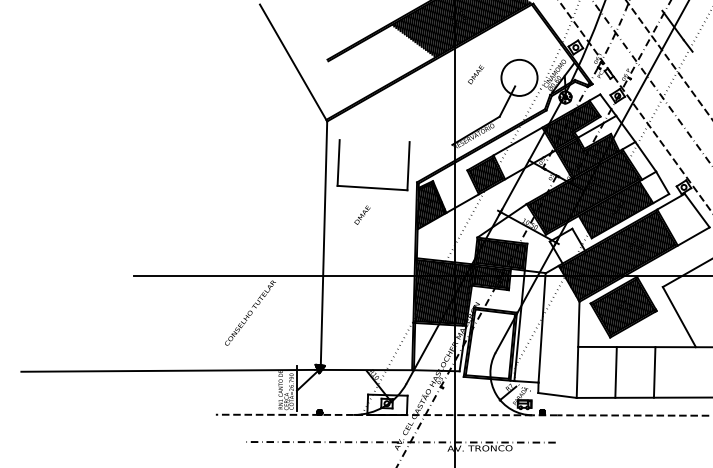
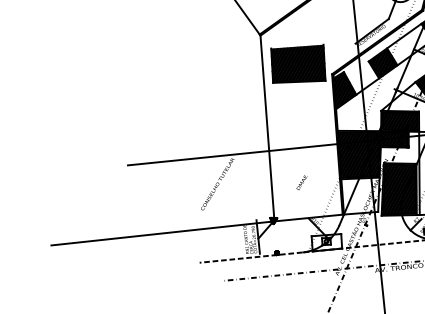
hatch: (373, 165) -> (298, 64), added
text: (362, 214) -> (301, 182), moved
hatch: (489, 343) -> (398, 188), added

